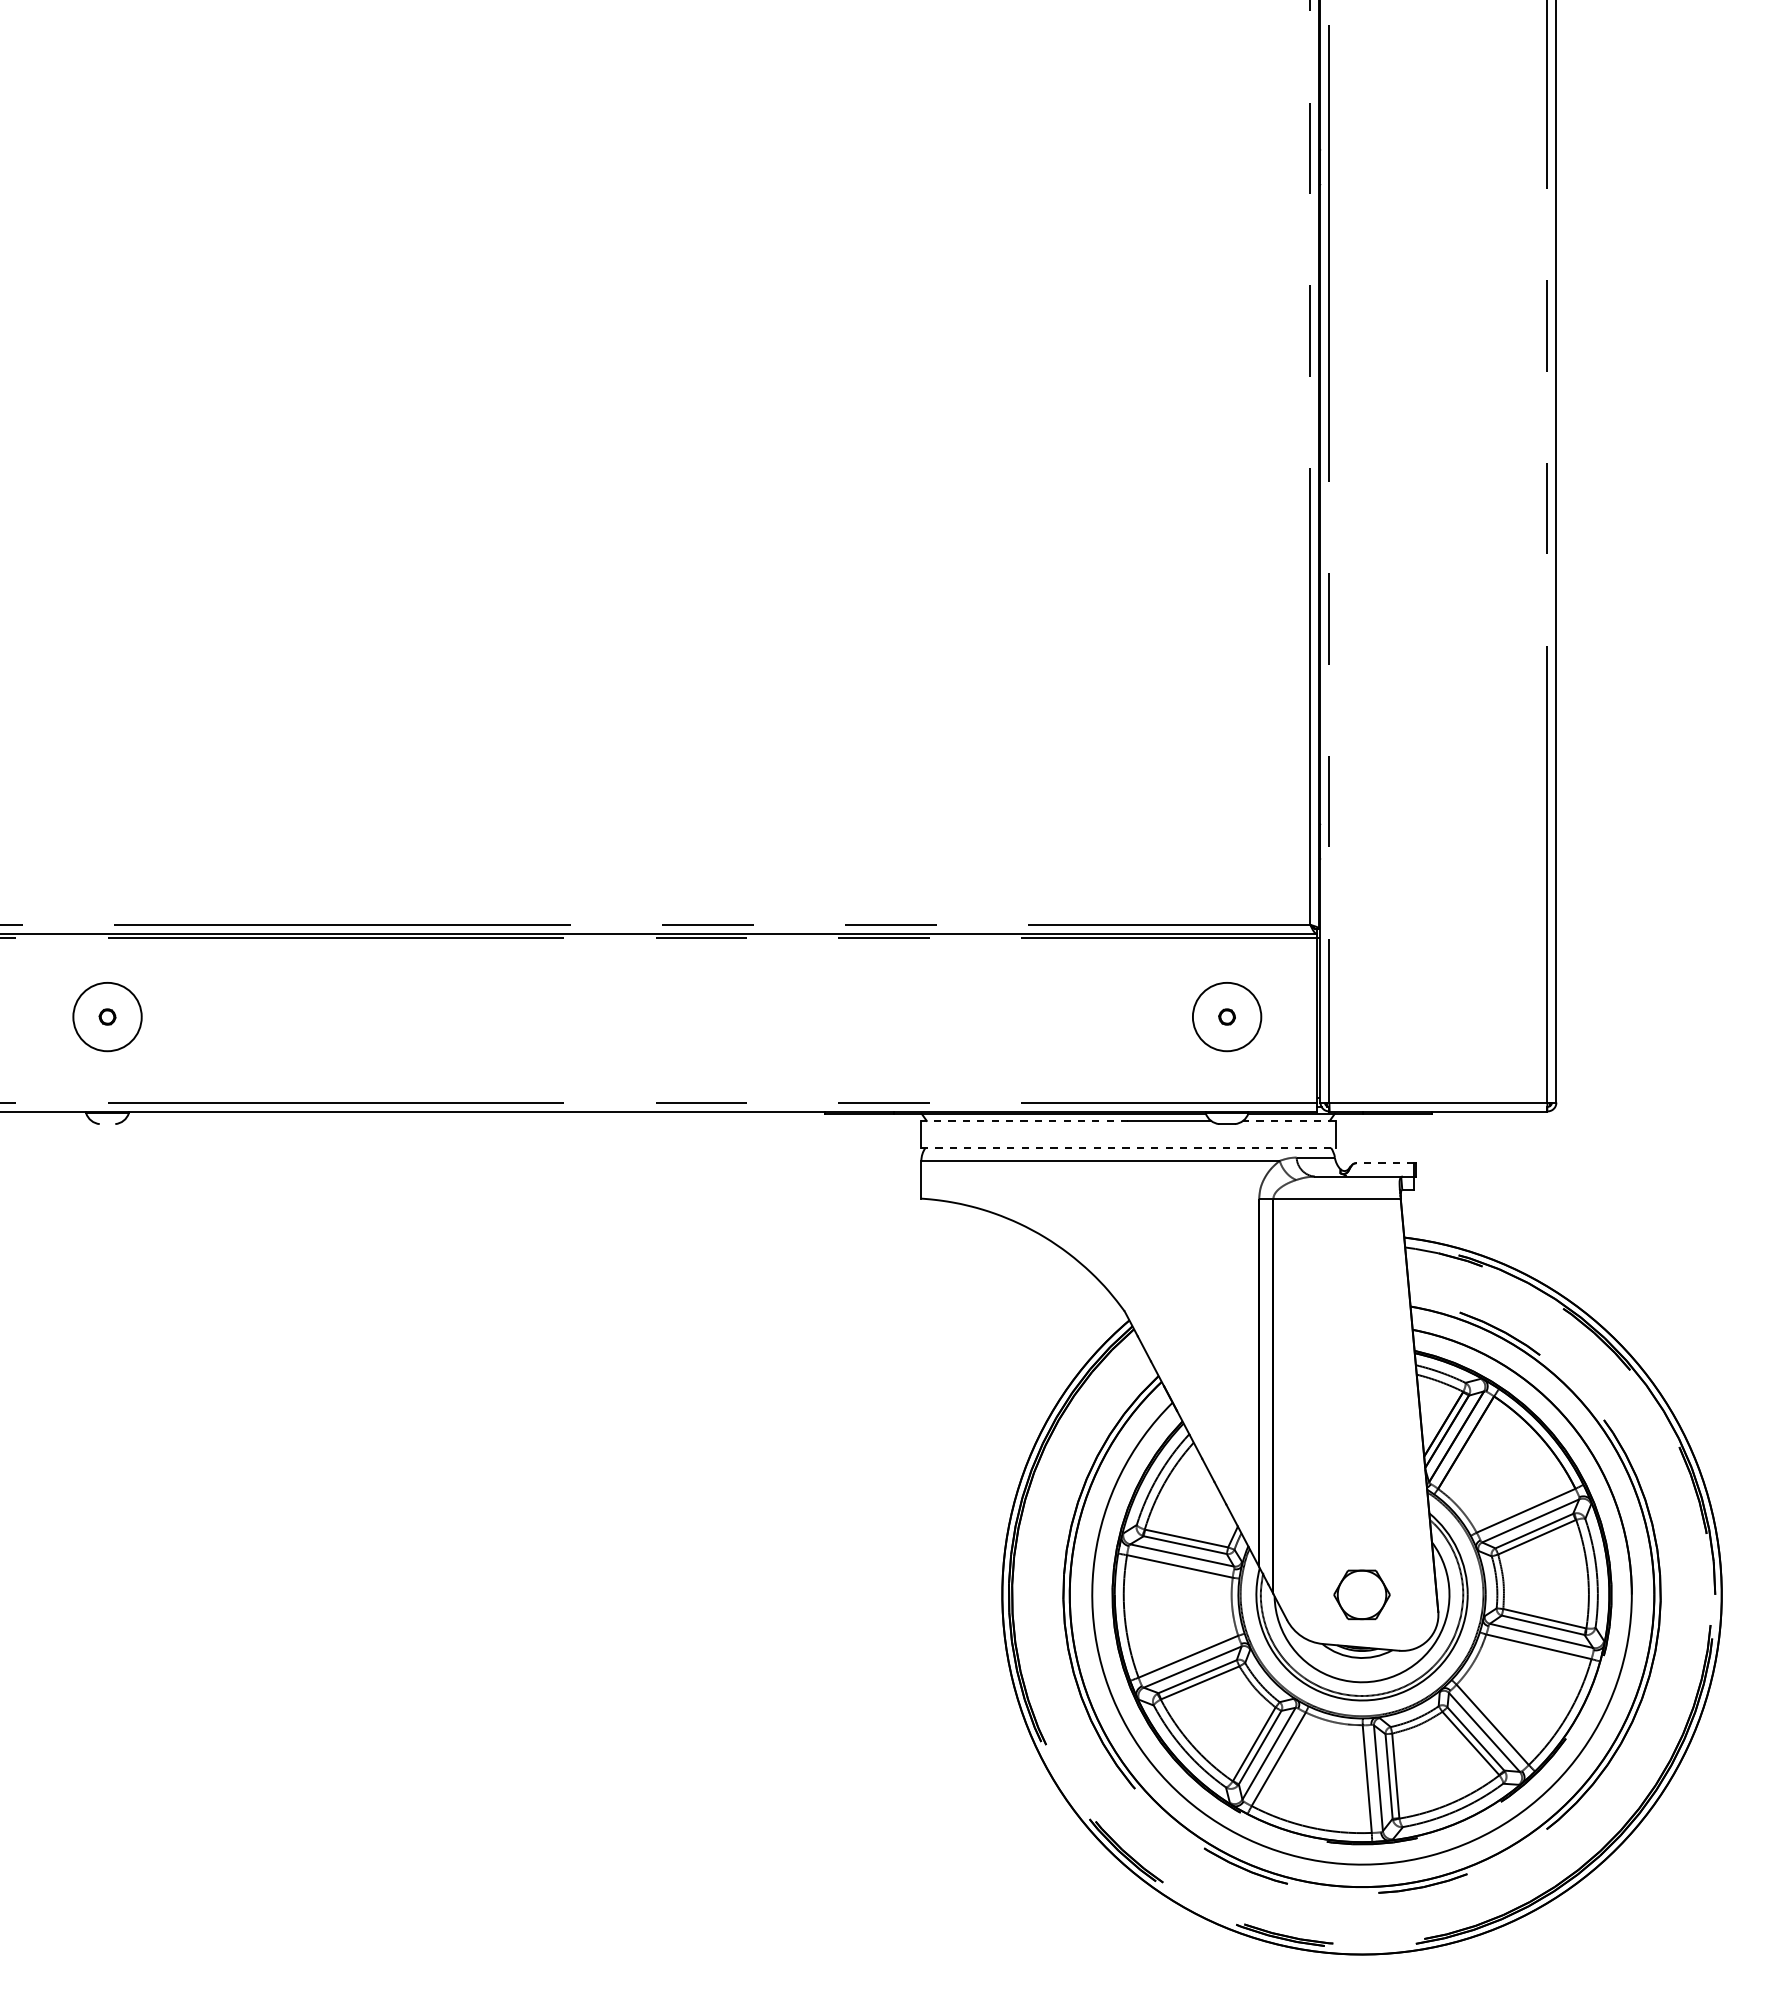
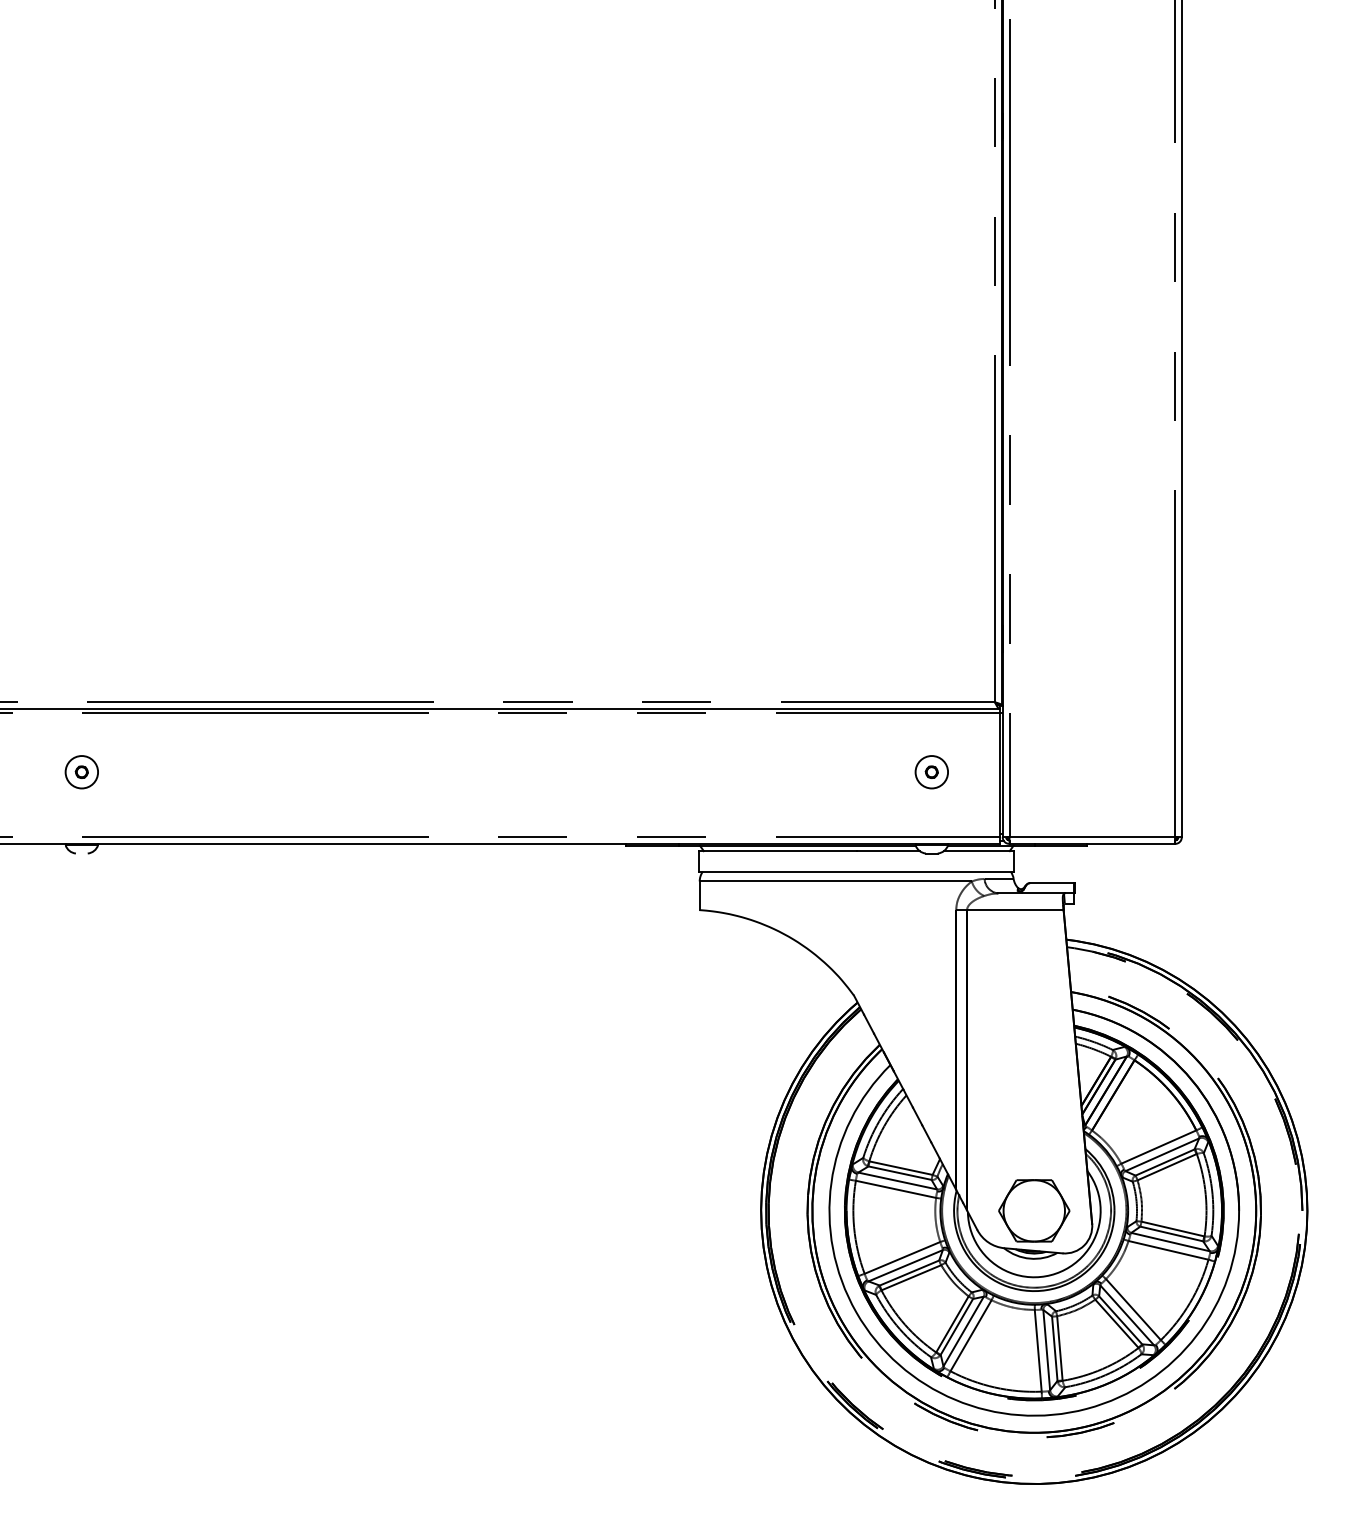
circle: (107, 1016) -> (81, 771), size x0.62
circle: (1226, 1016) -> (931, 771), size x0.62
line: (1024, 1120) -> (778, 850), dashed -> solid
line: (1288, 1120) -> (978, 850), dashed -> solid
line: (1128, 1147) -> (856, 871), dashed -> solid
line: (1385, 1163) -> (1052, 883), dashed -> solid
part: (1361, 1594) -> (1033, 1210), size x1.67

